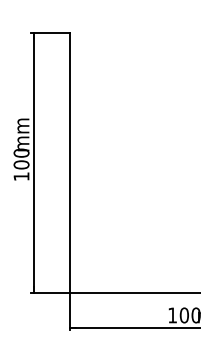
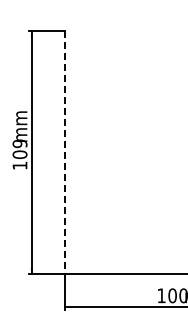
text: (21, 152) -> (19, 143), 100 -> 109
line: (70, 162) -> (65, 152), solid -> dashed

